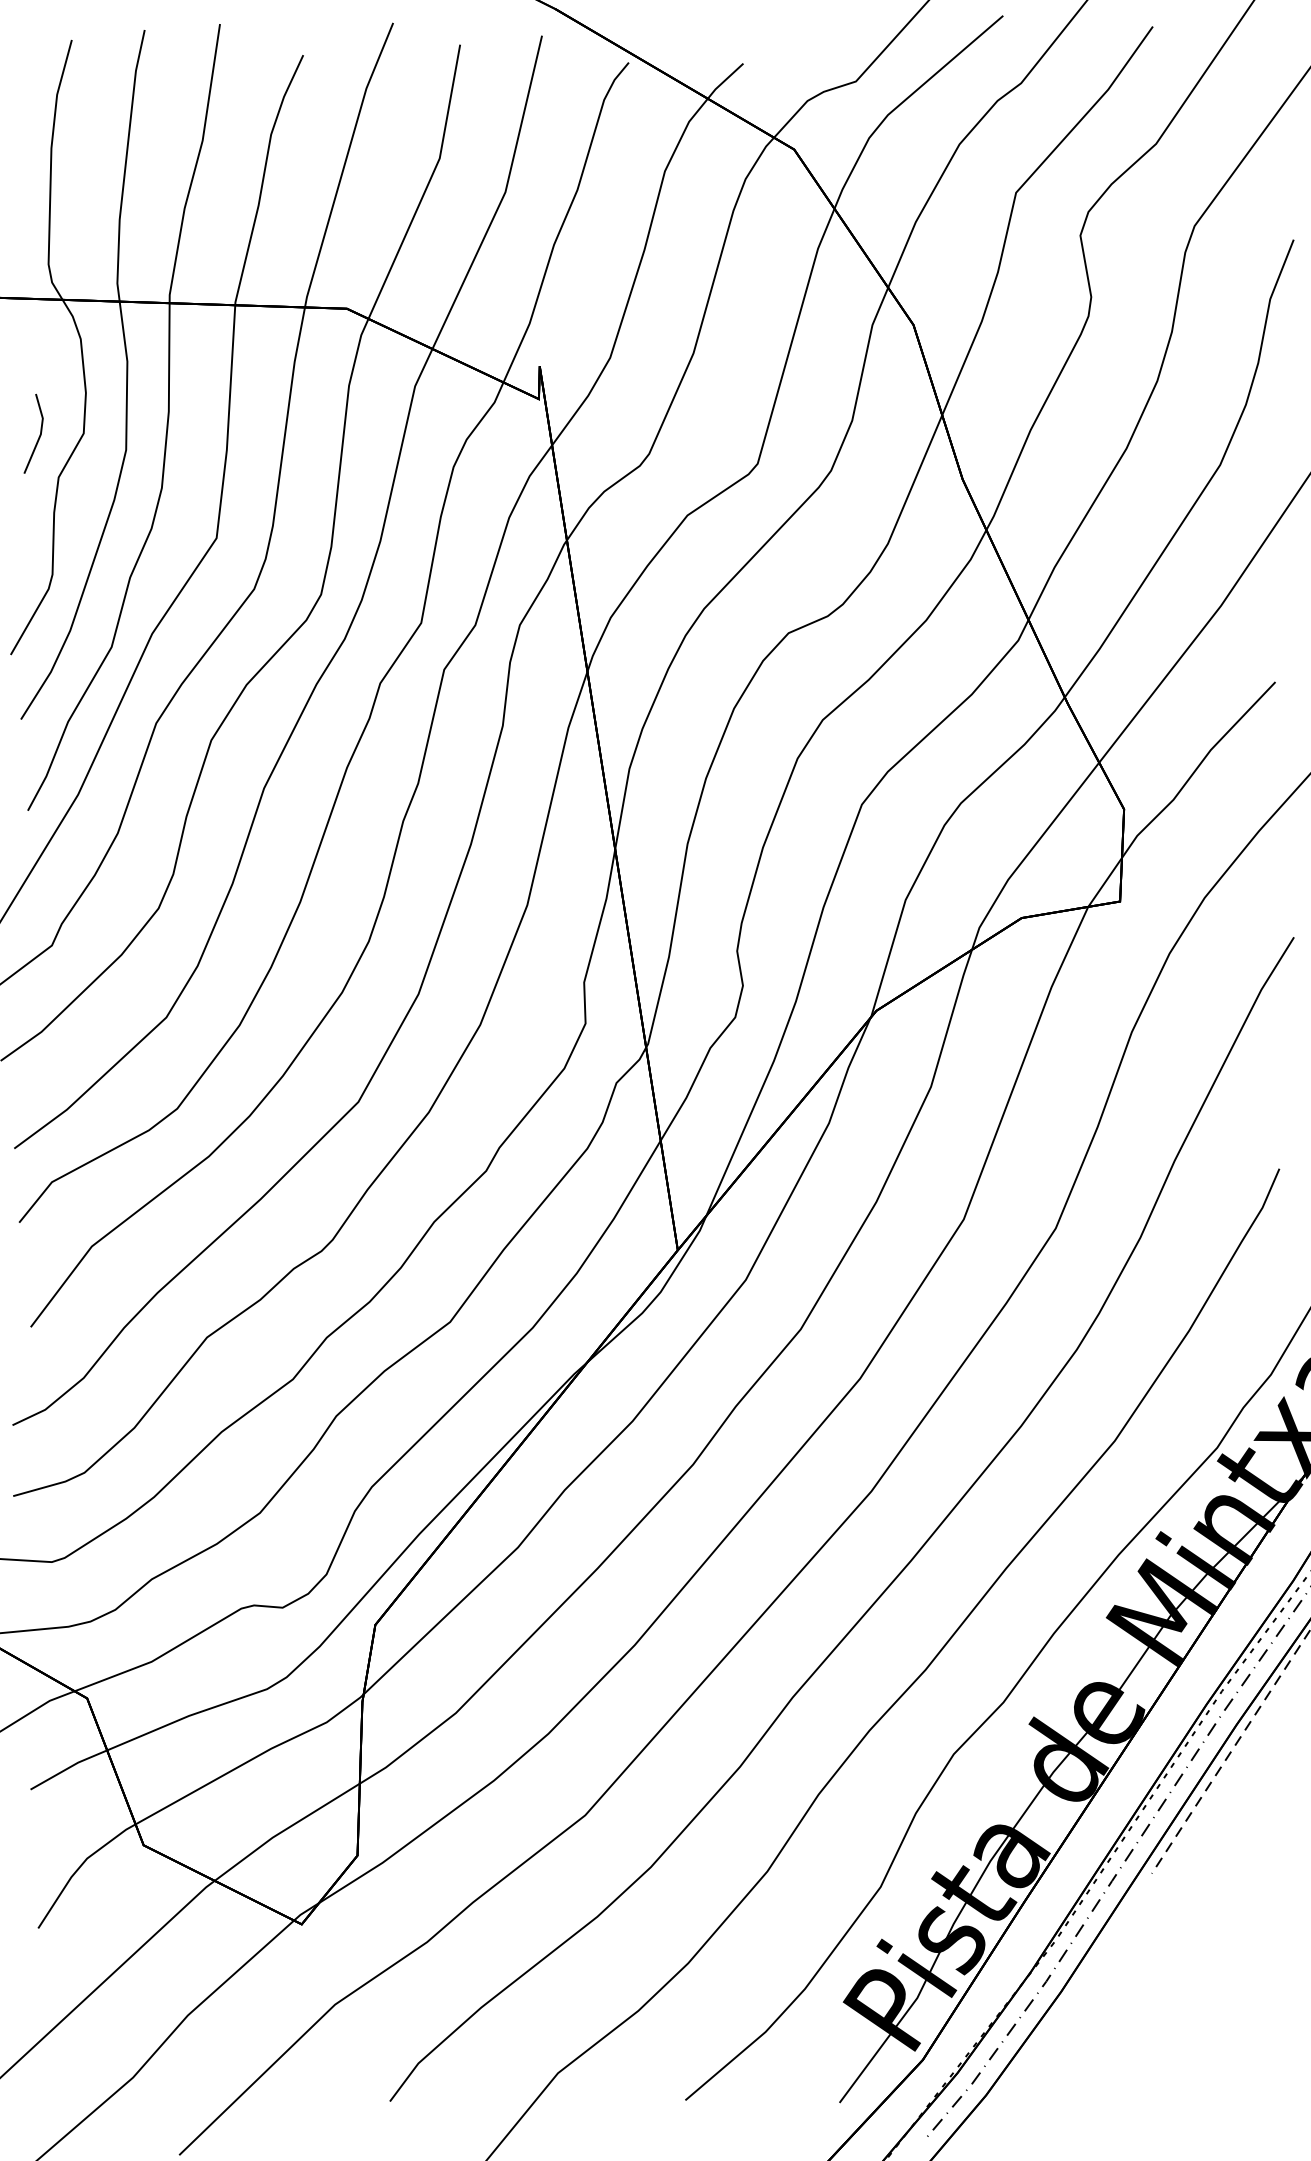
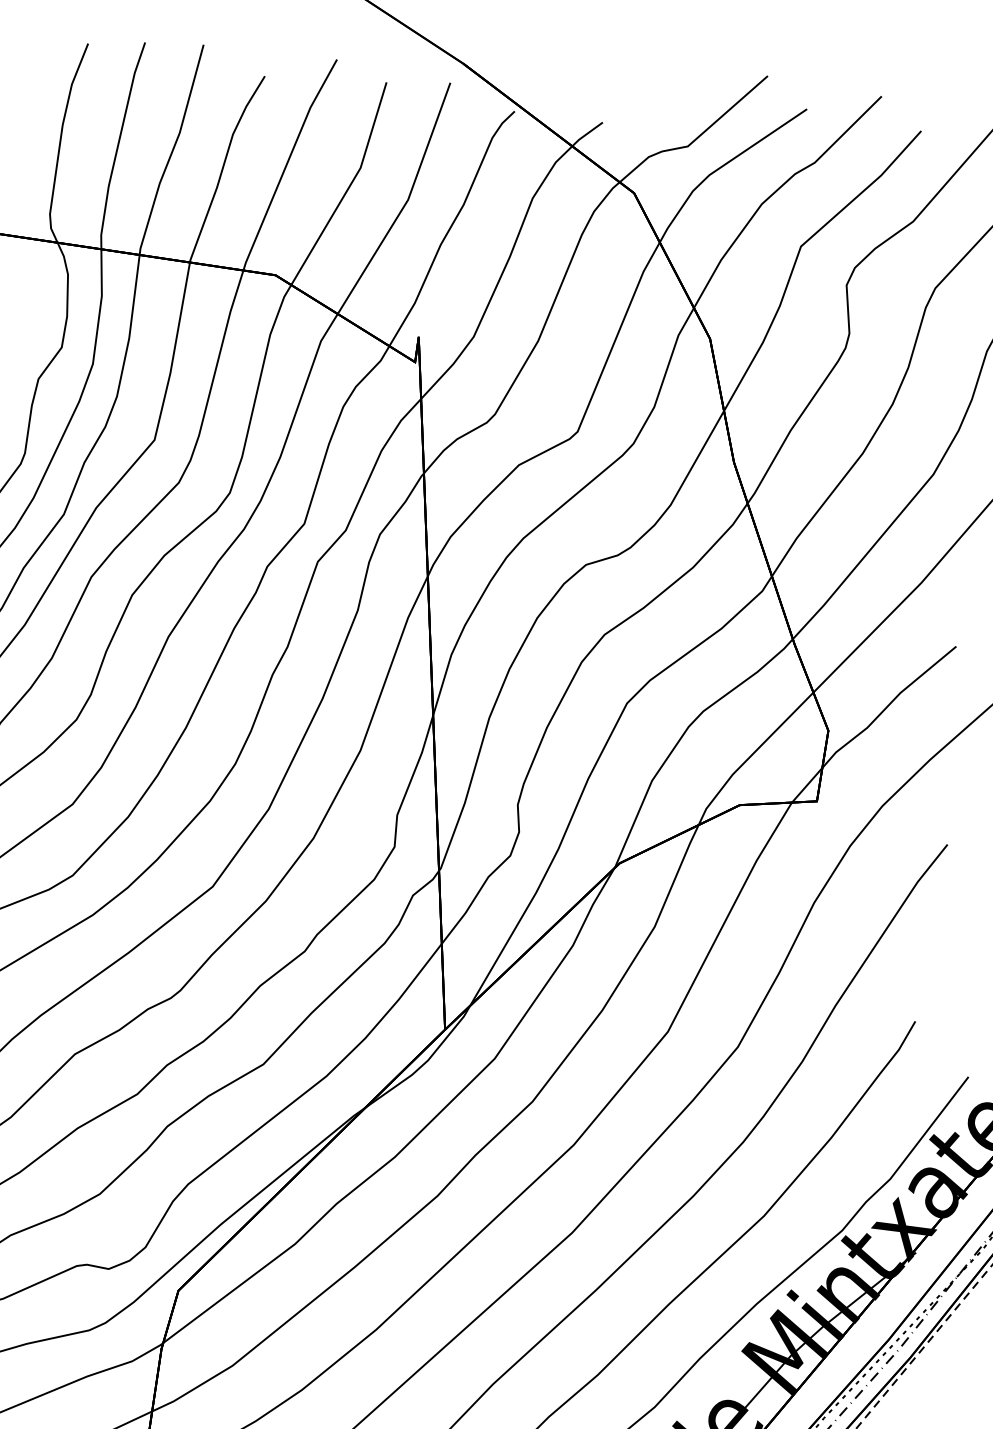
line: (39, 434) -> (27, 344), removed

